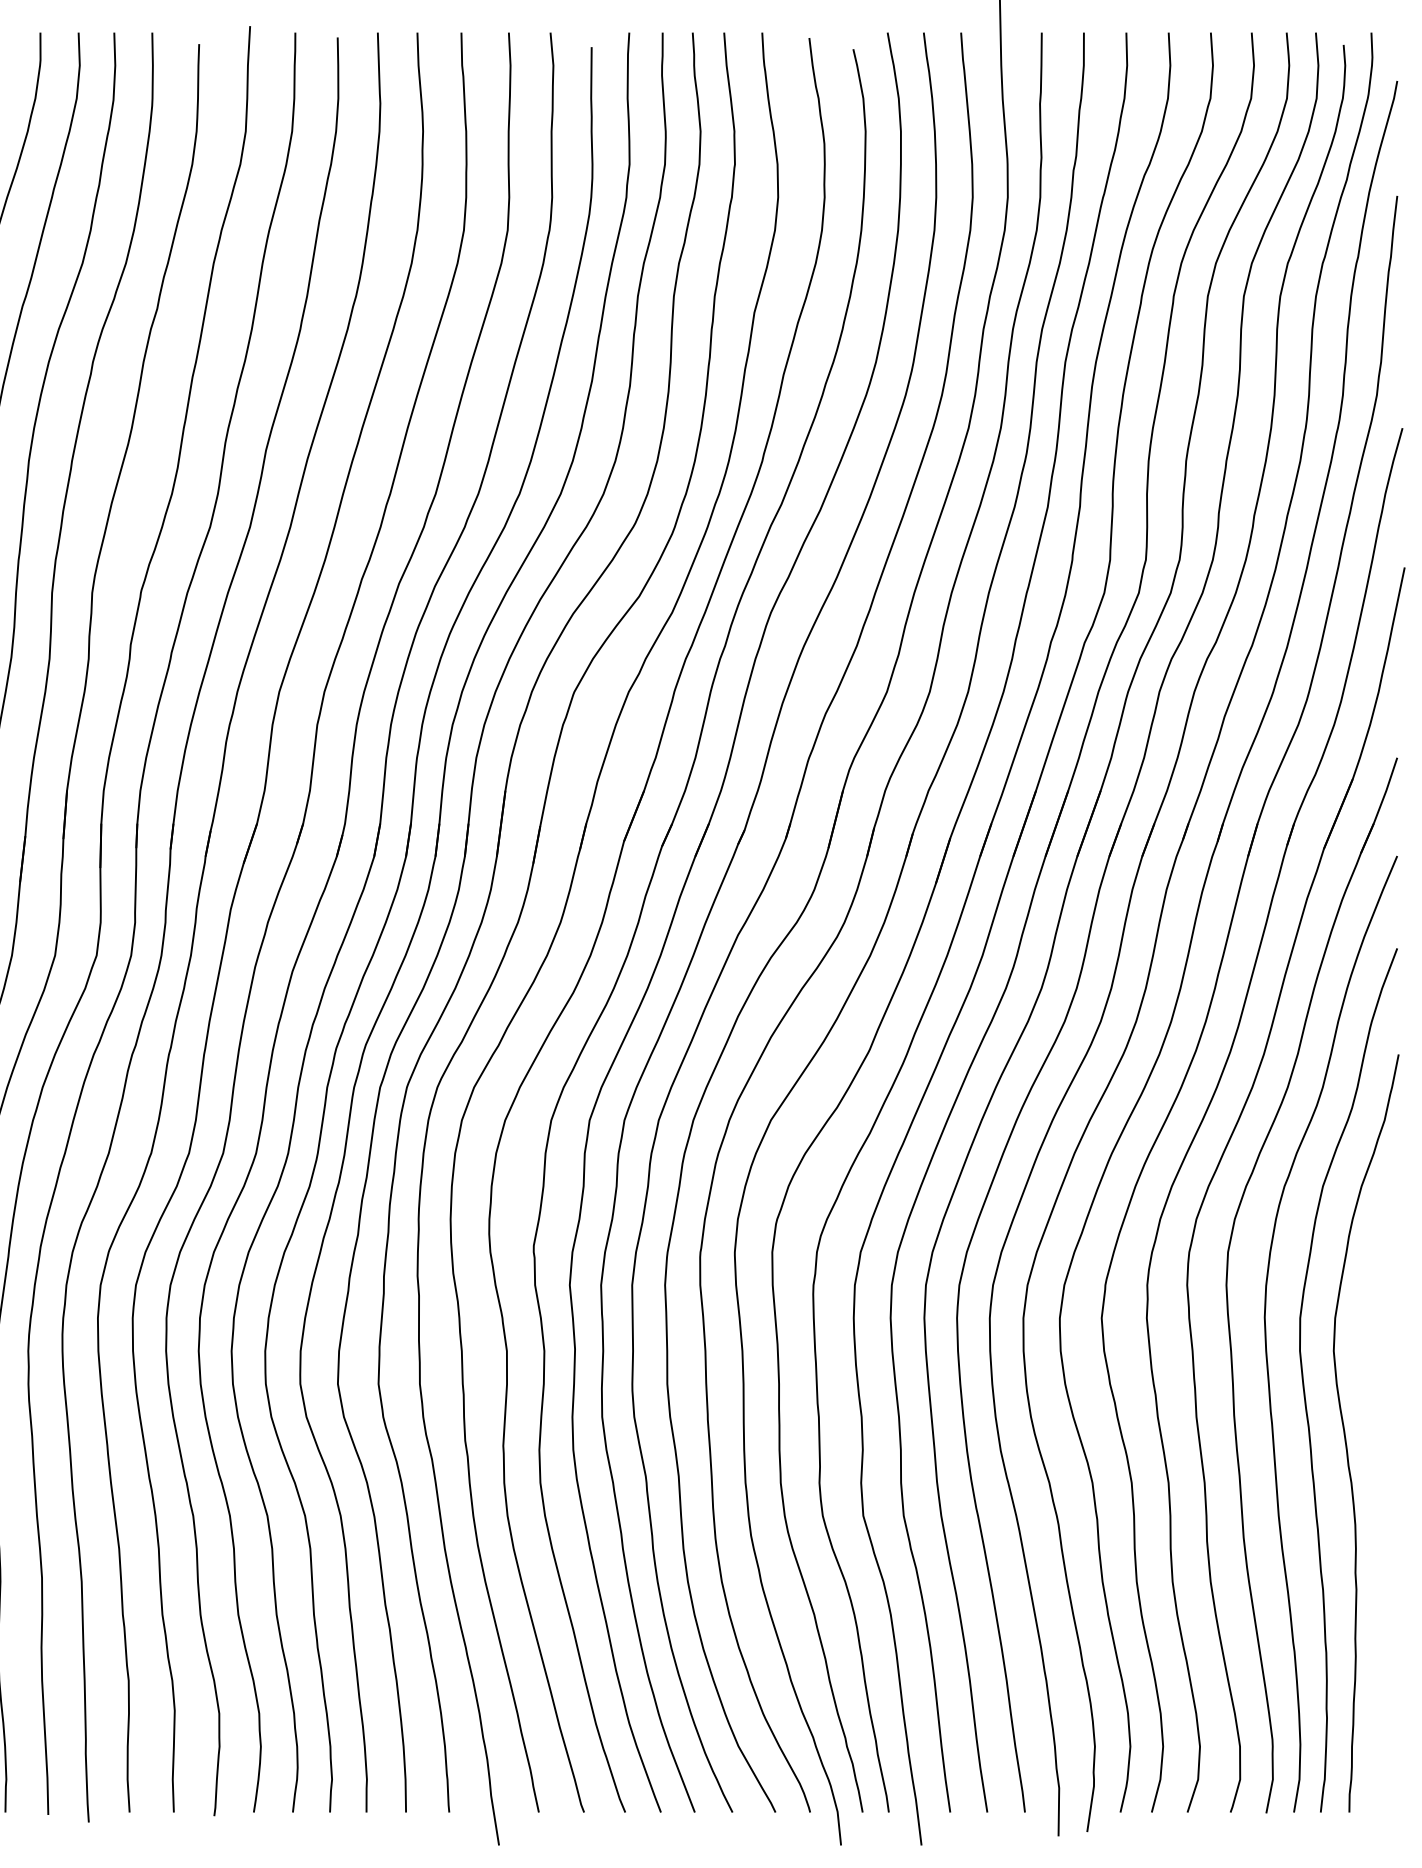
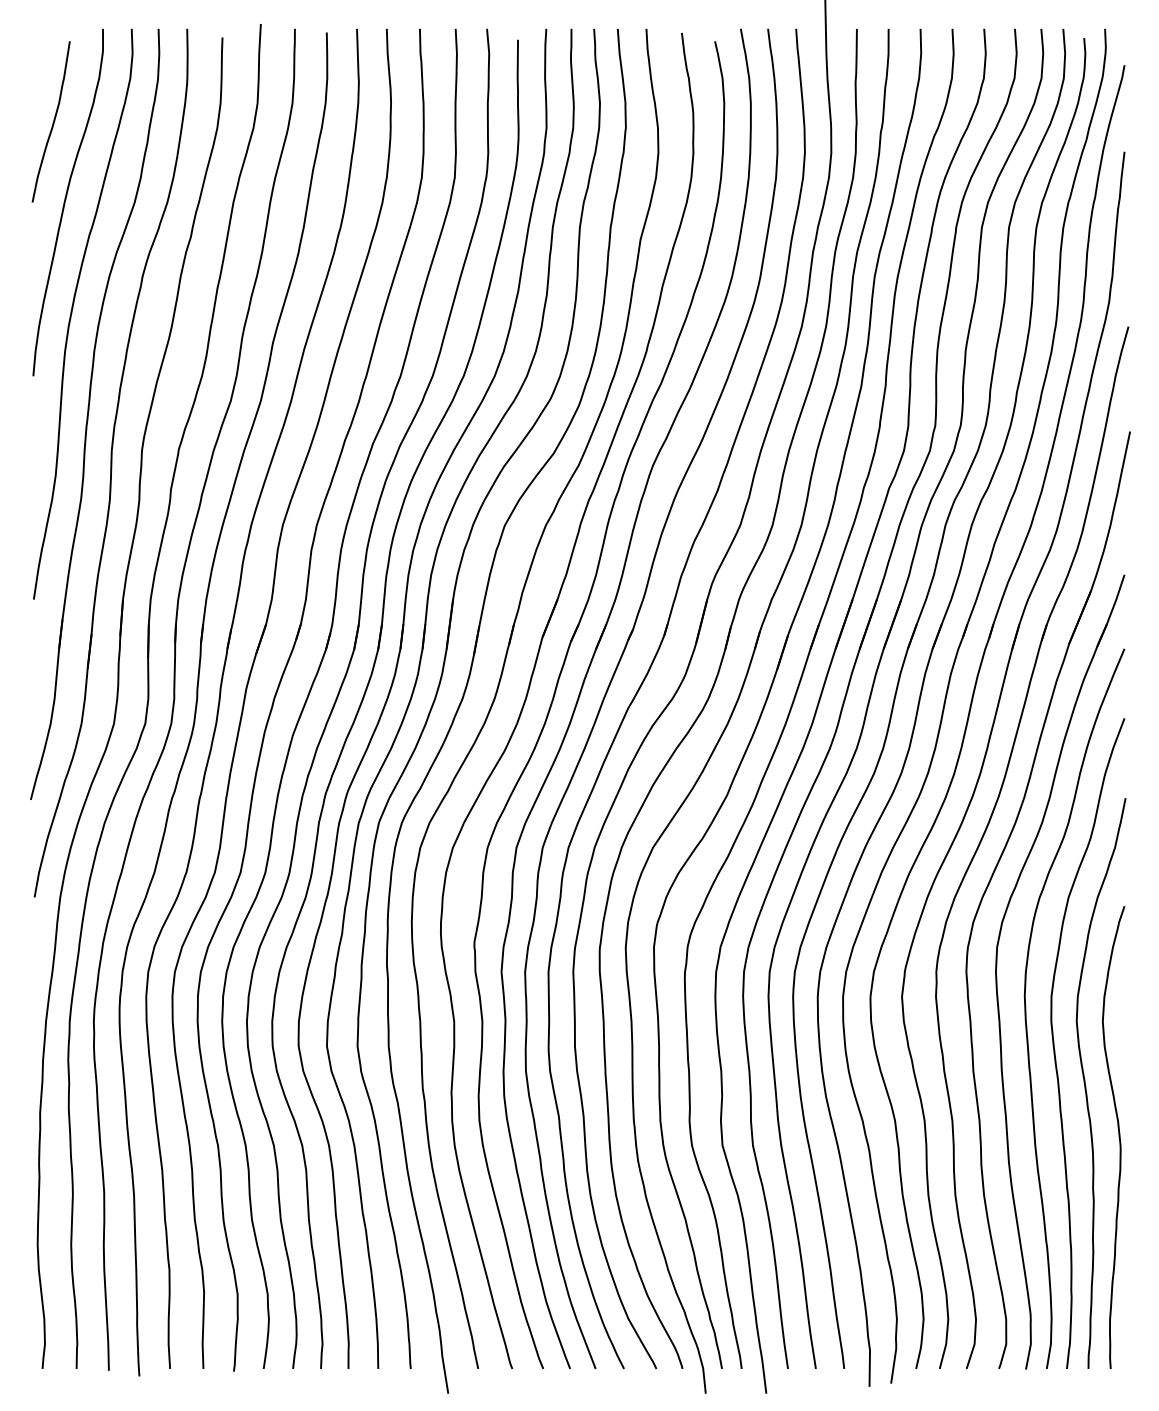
curve: (1389, 1505) -> (1118, 1137), added

